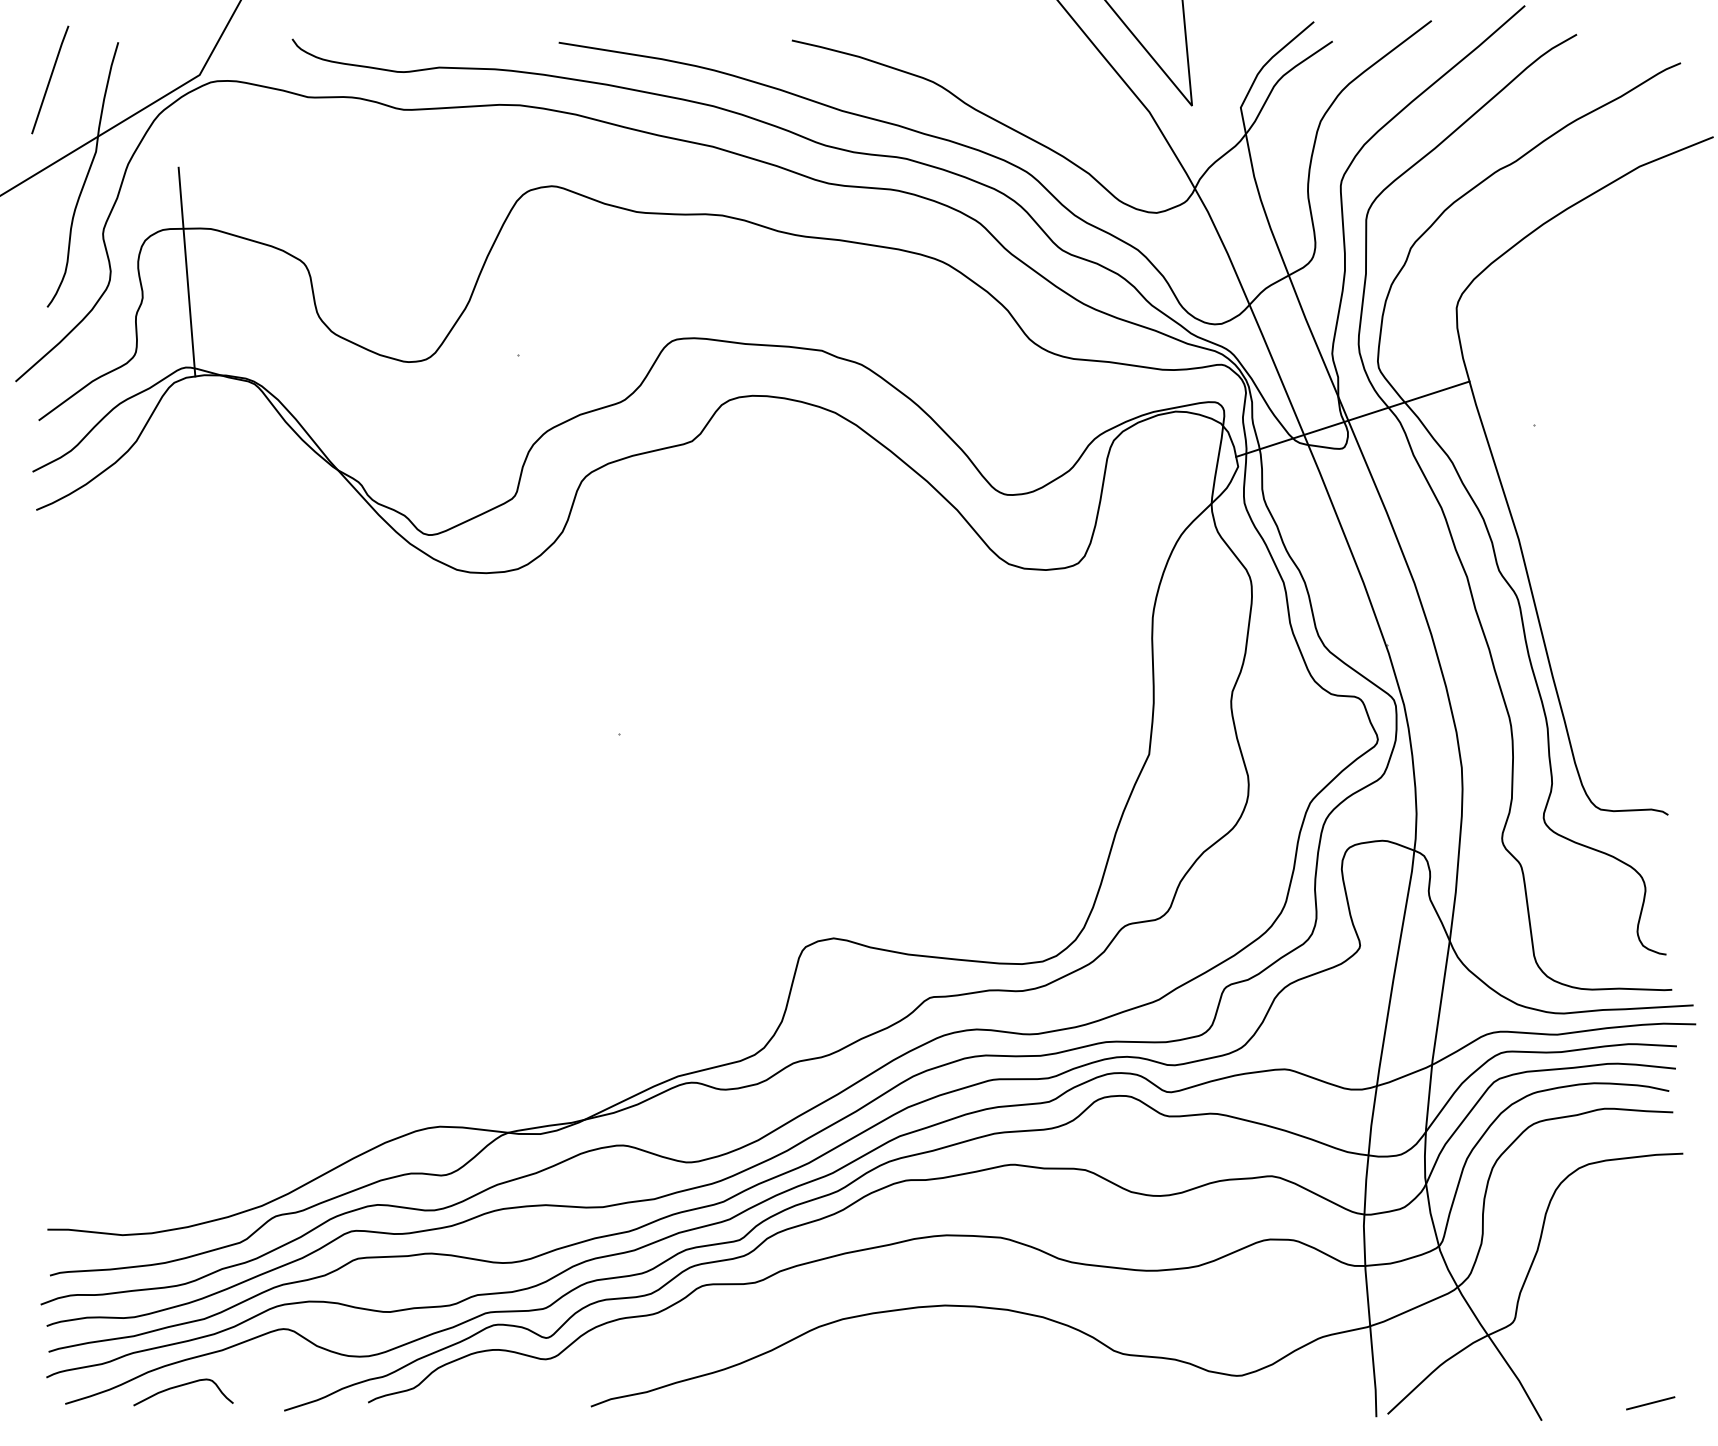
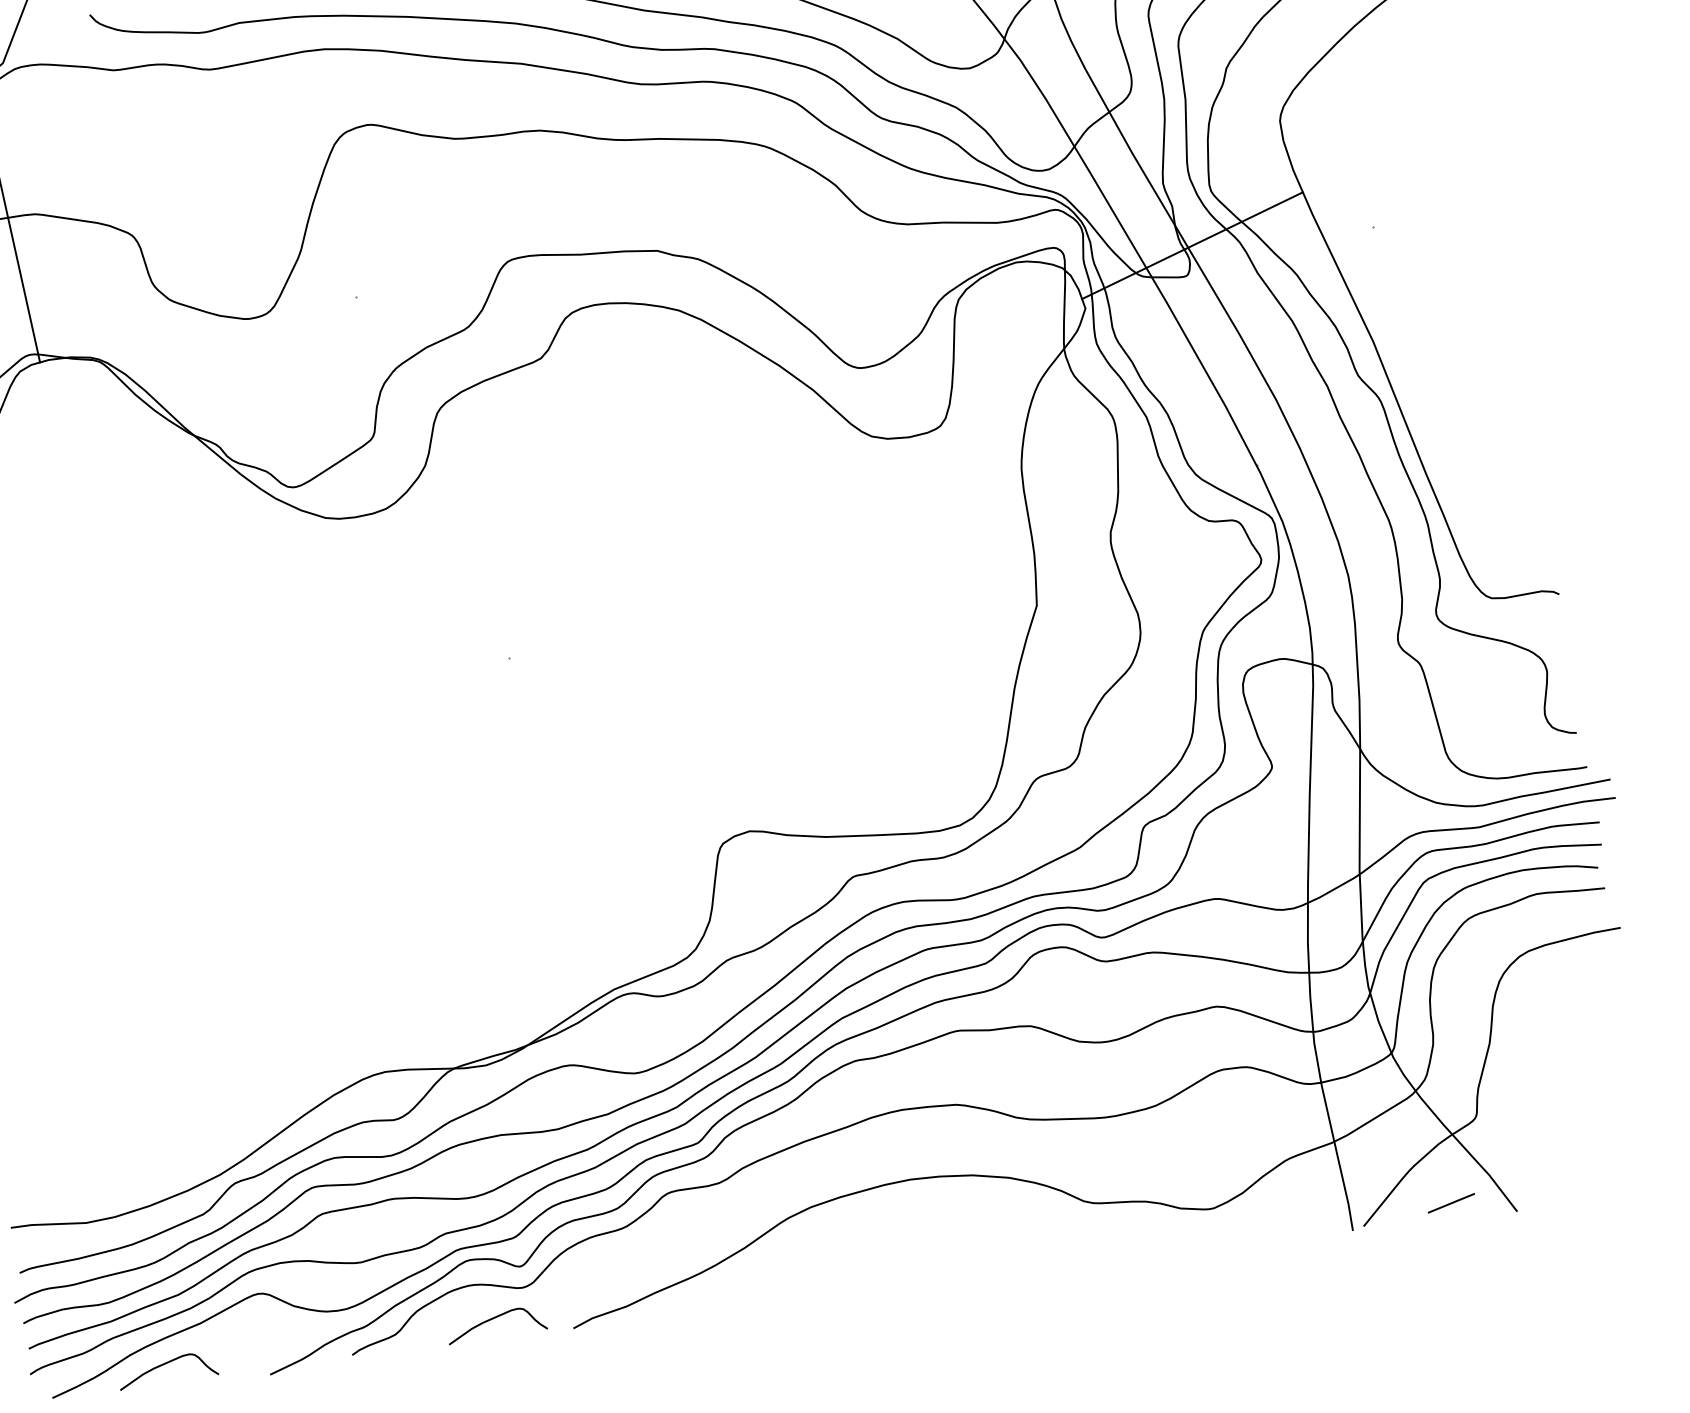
curve: (513, 1386) -> (494, 1319), added
line: (1650, 1403) -> (1451, 1203), moved

